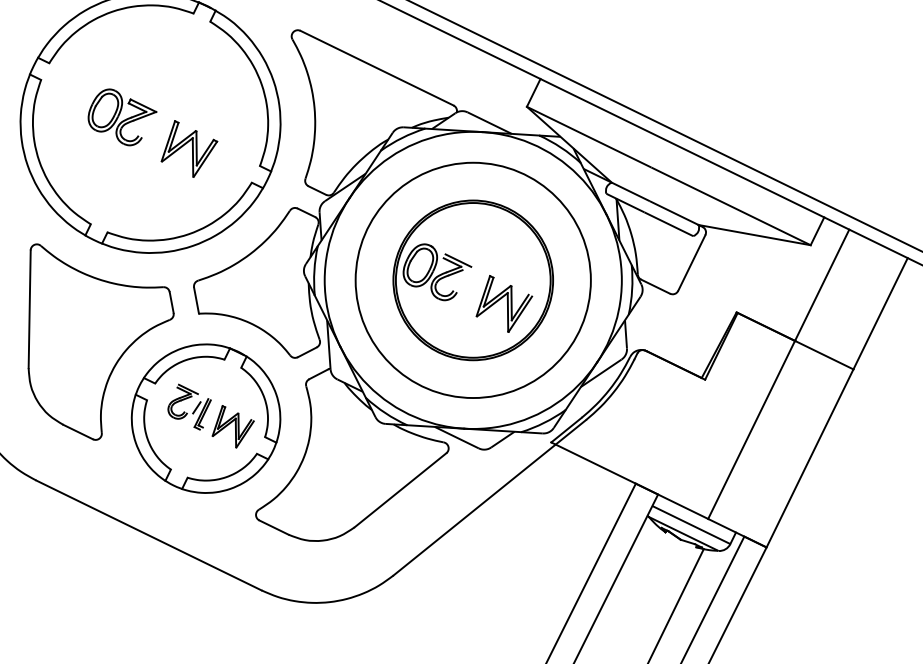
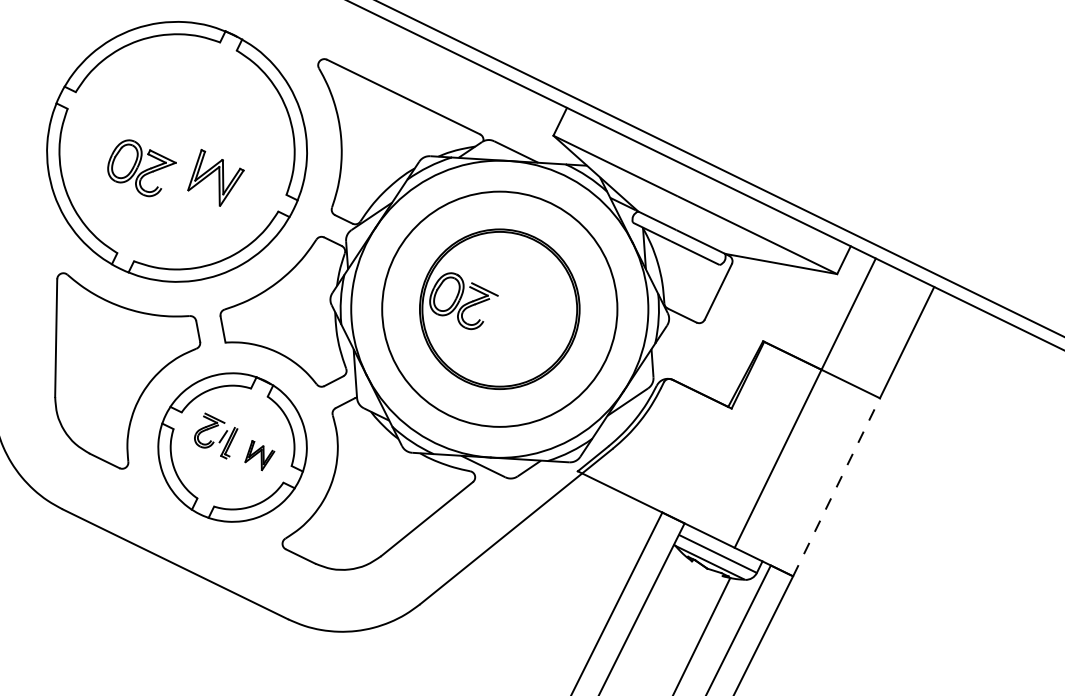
part: (121, 117) -> (141, 168), moved
part: (503, 303) -> (530, 332), removed
part: (232, 426) -> (259, 455), size x0.7
line: (809, 457) -> (836, 486), solid -> dashed

